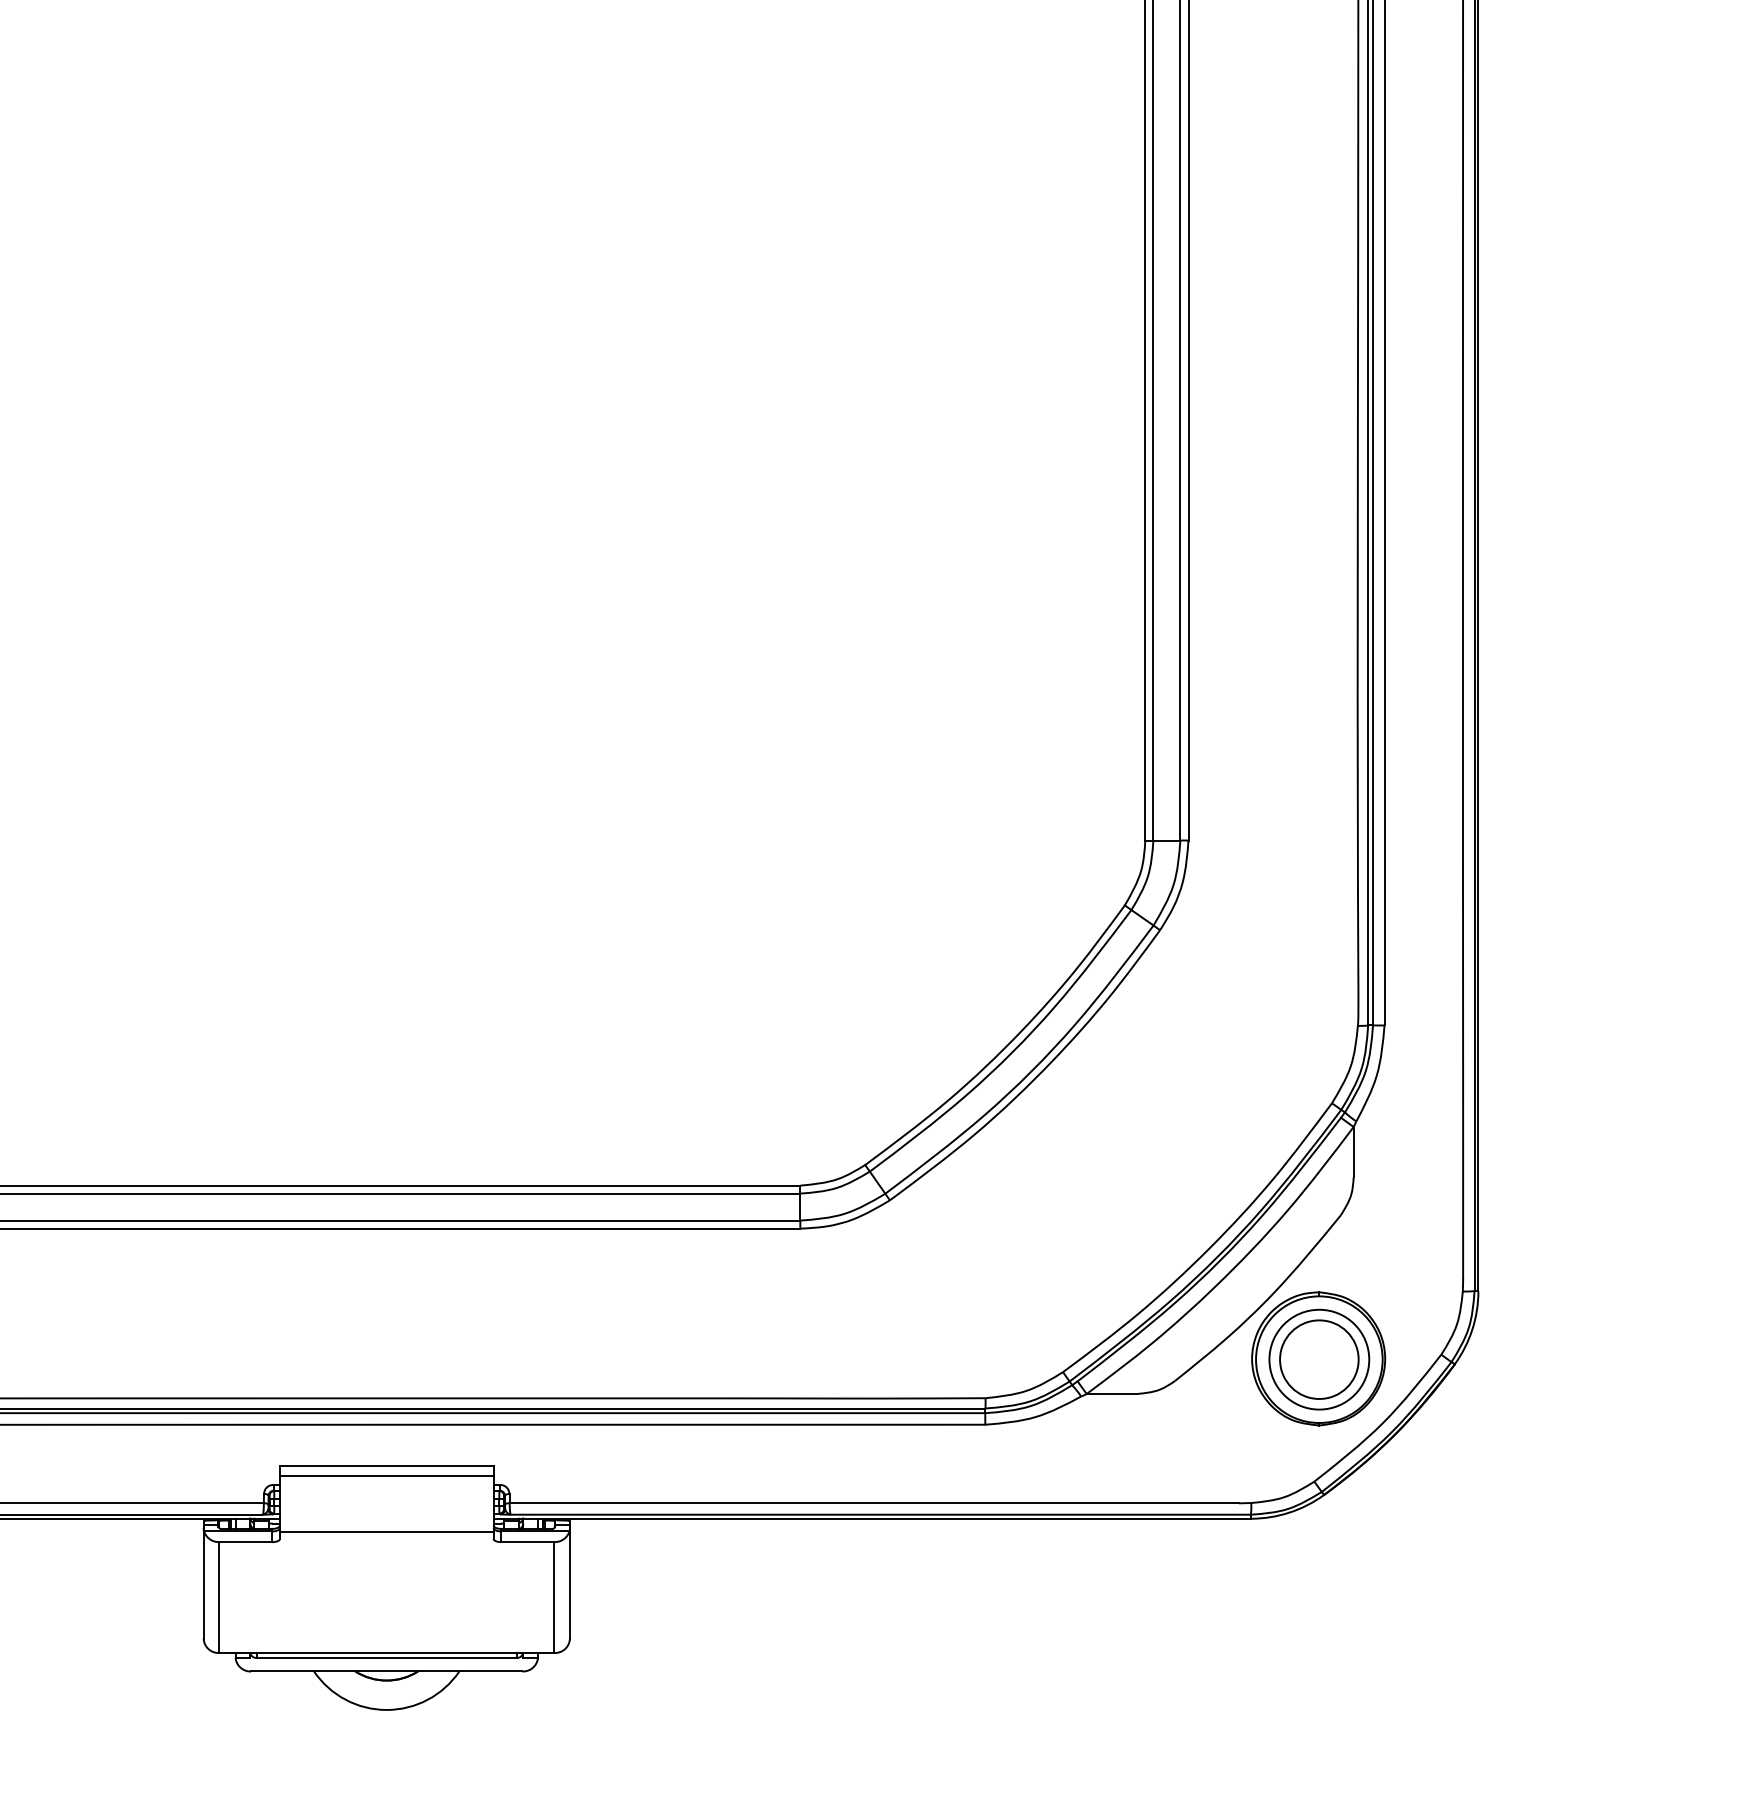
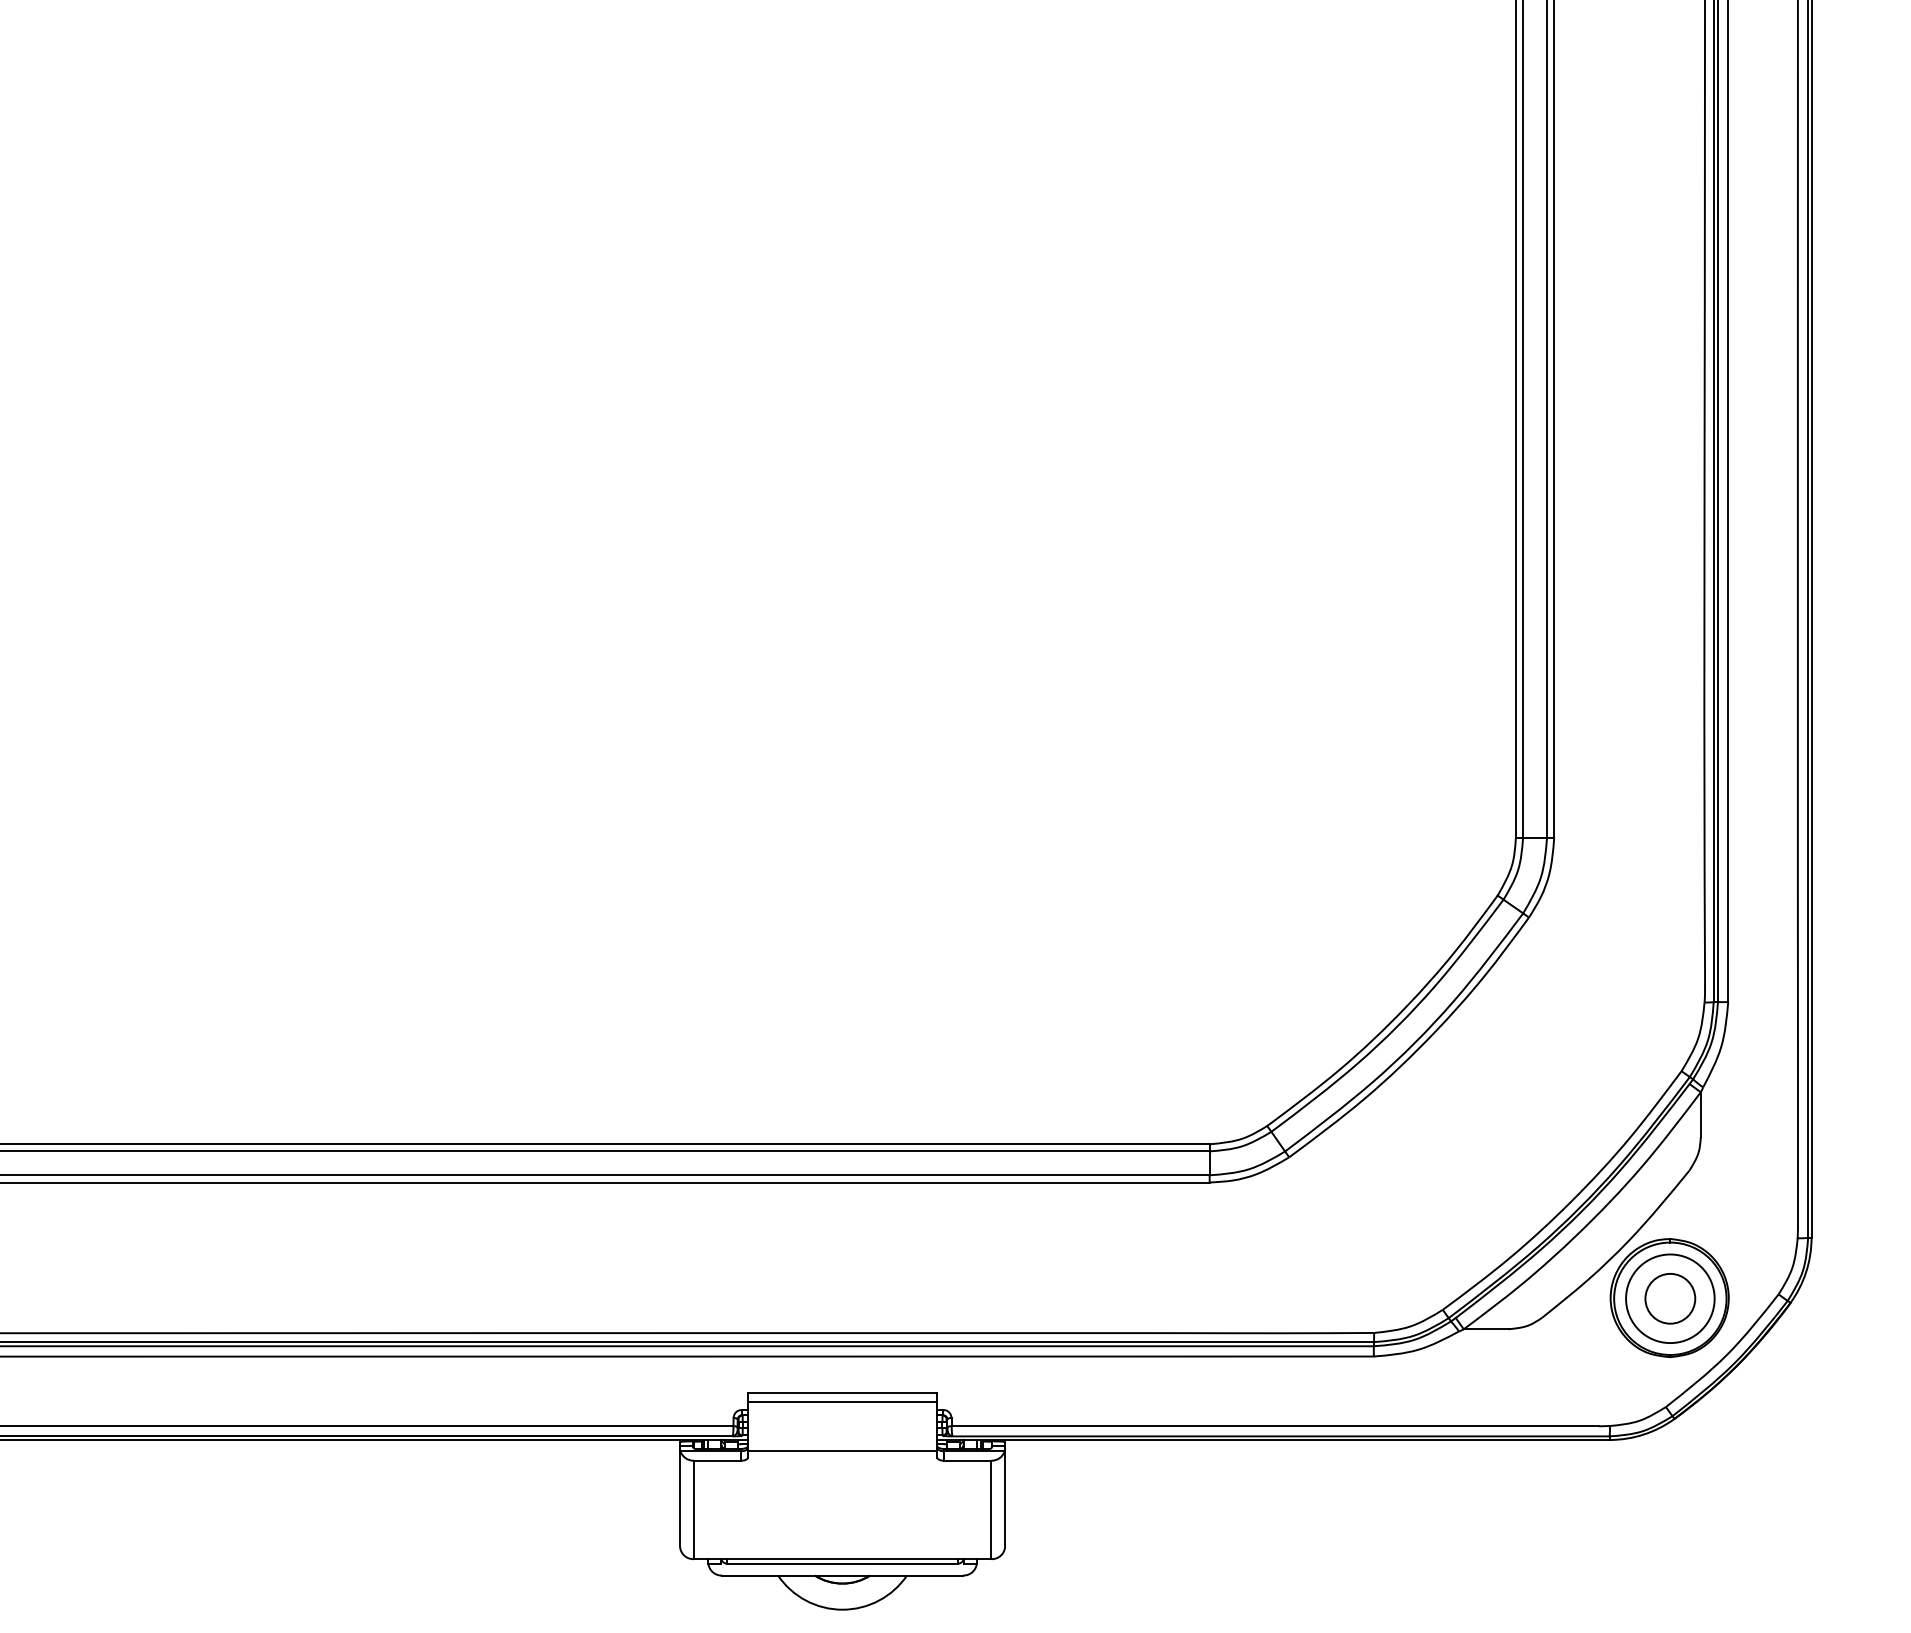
circle: (1319, 1359) -> (1670, 1298), size x0.71

